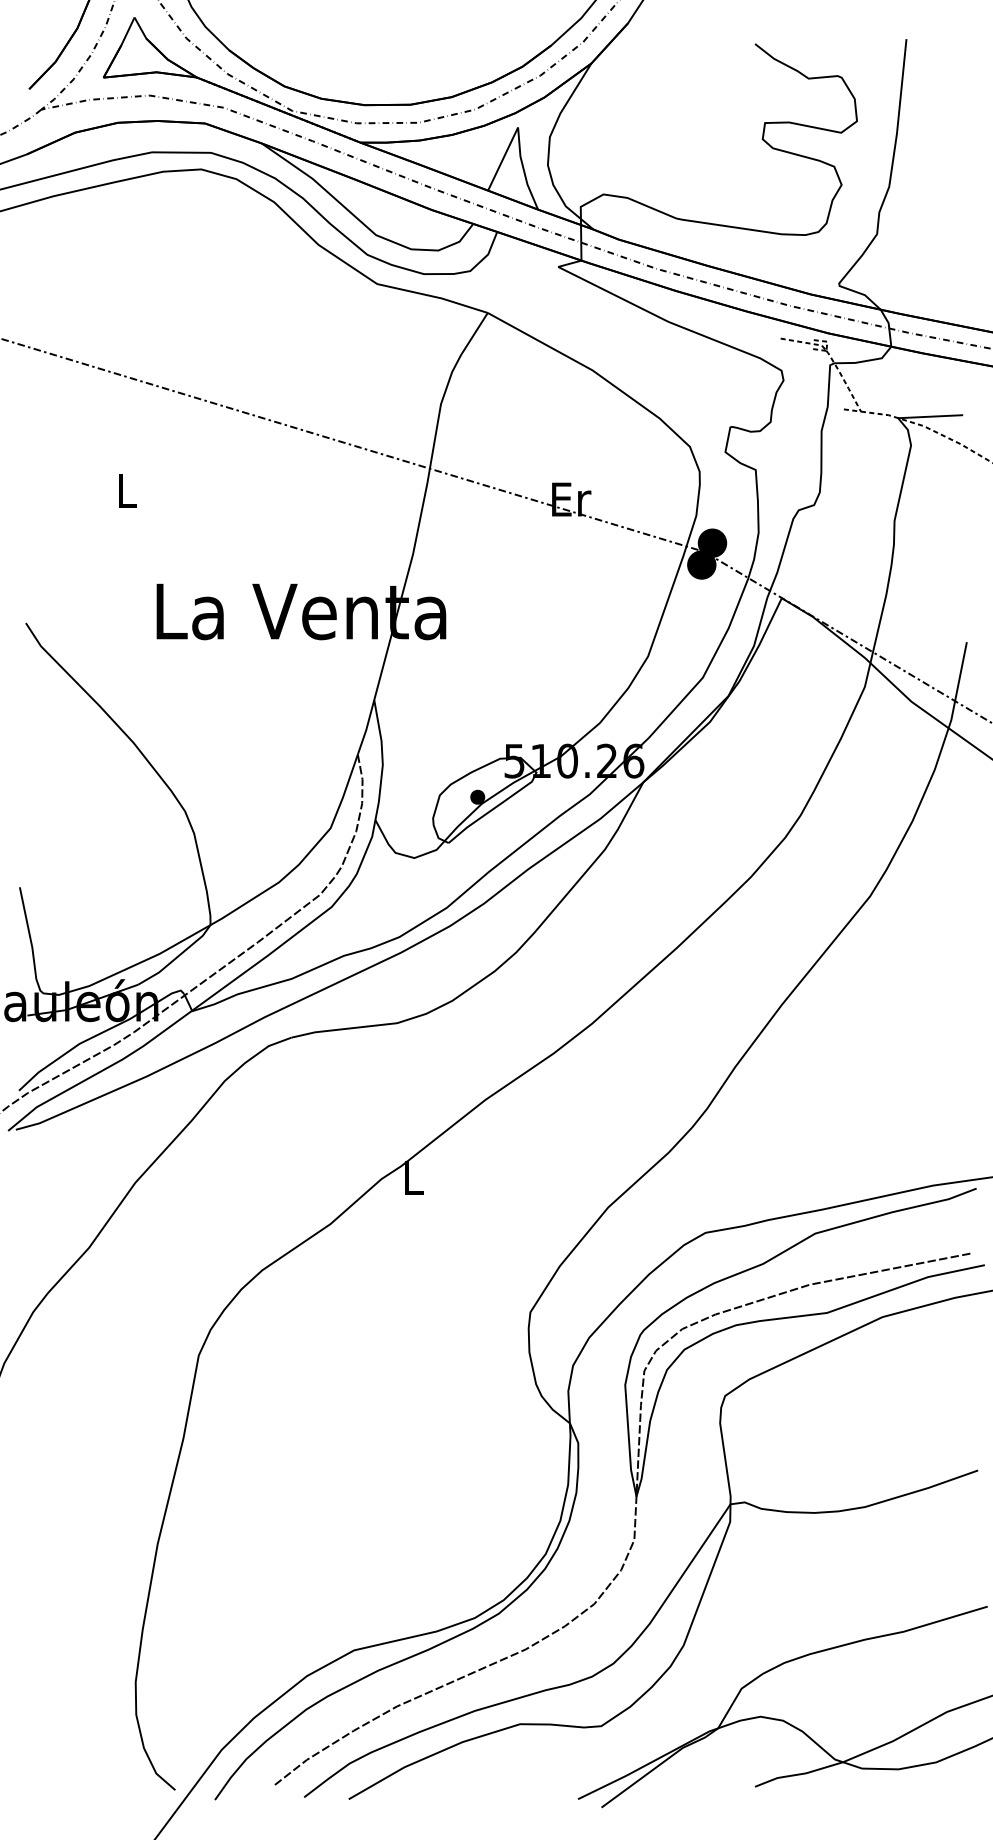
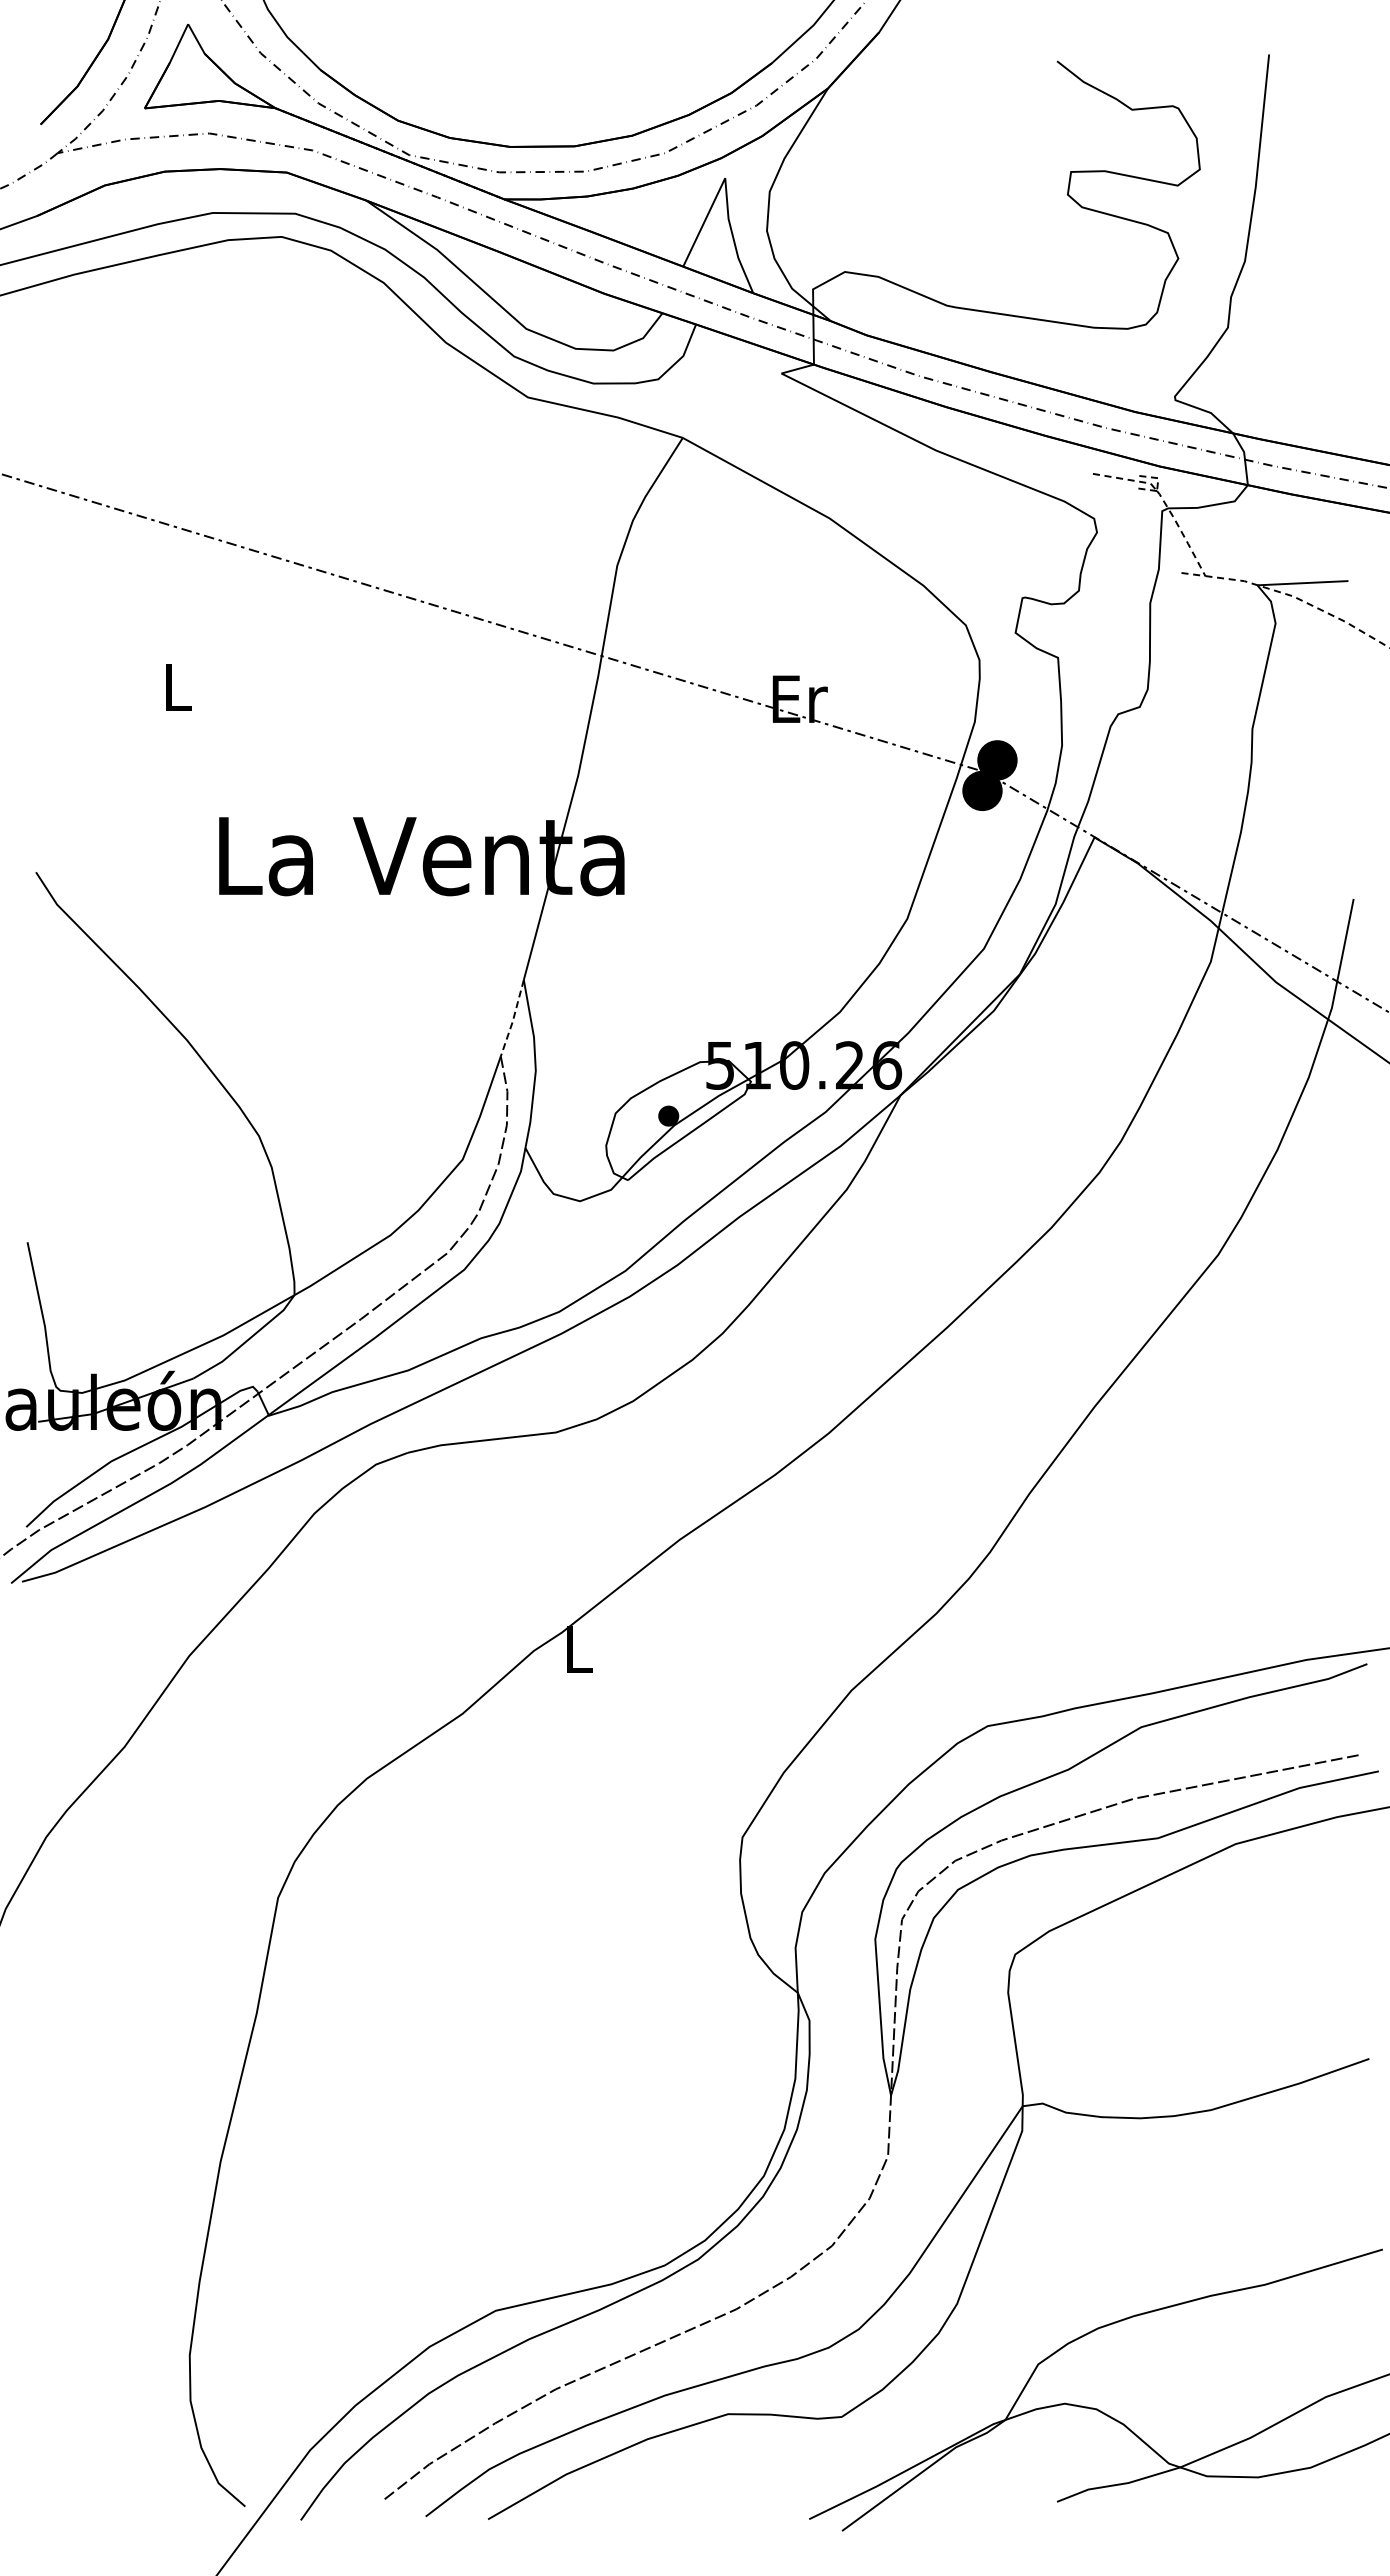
line: (366, 728) -> (513, 1019), solid -> dashed

